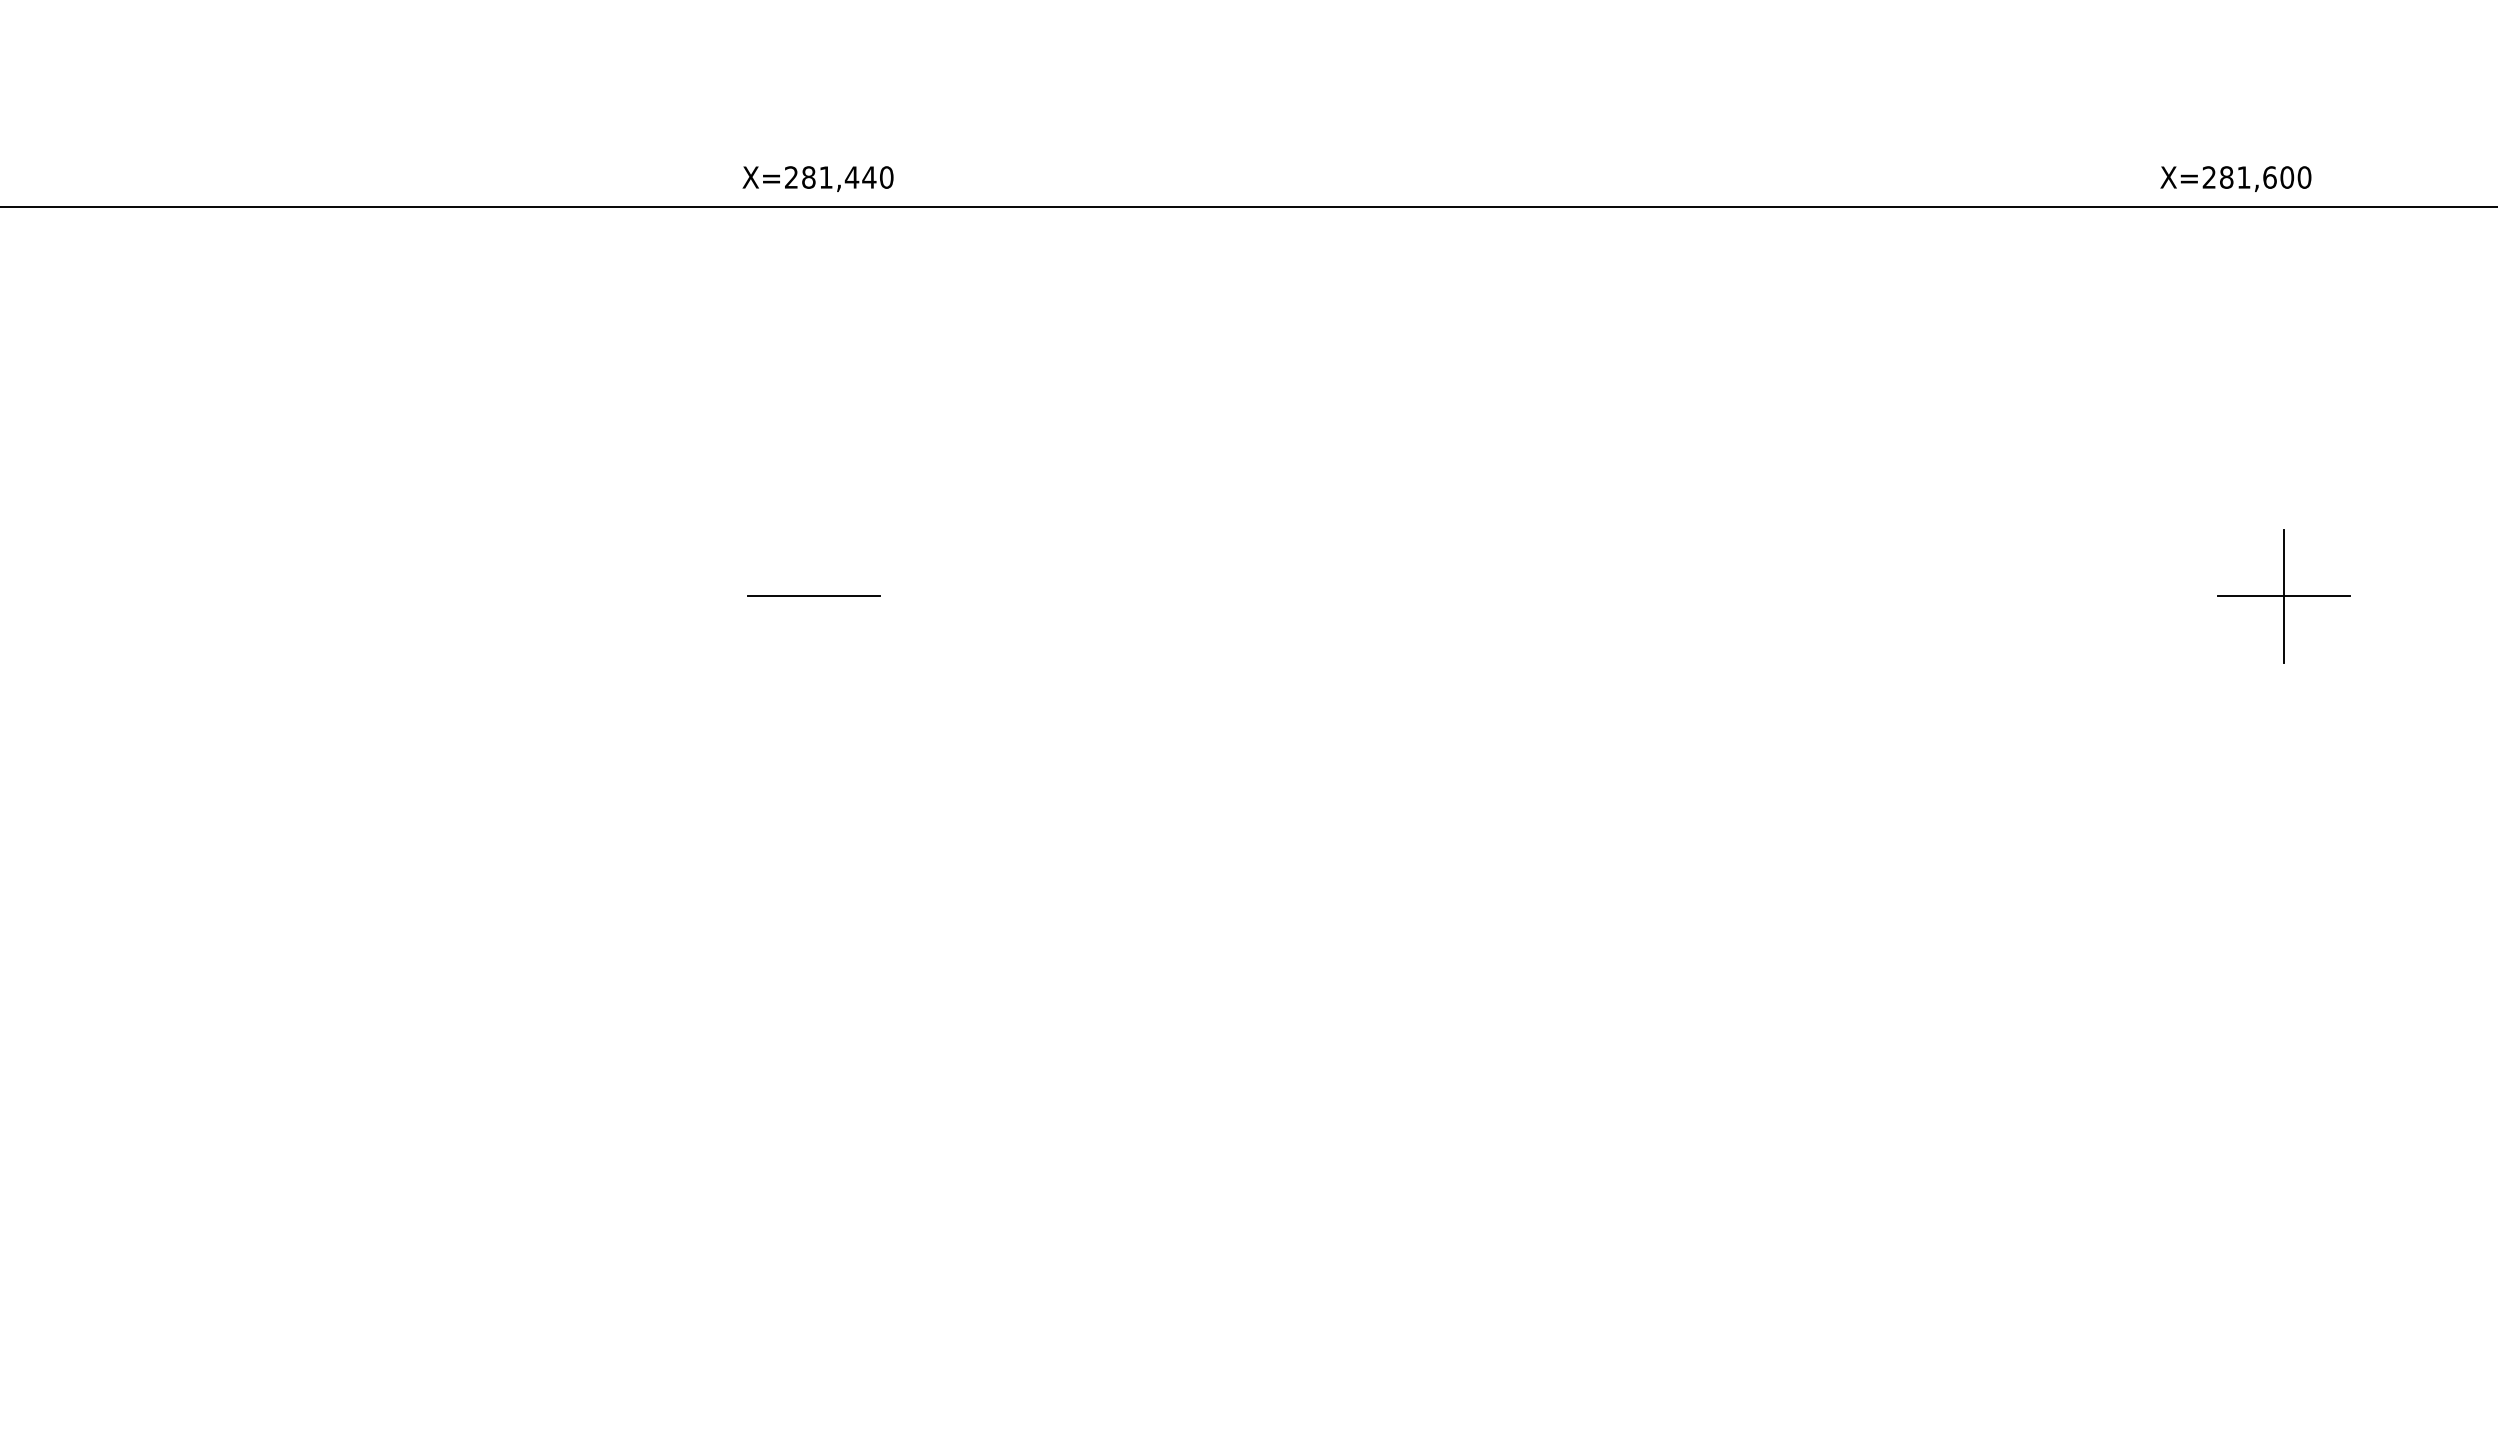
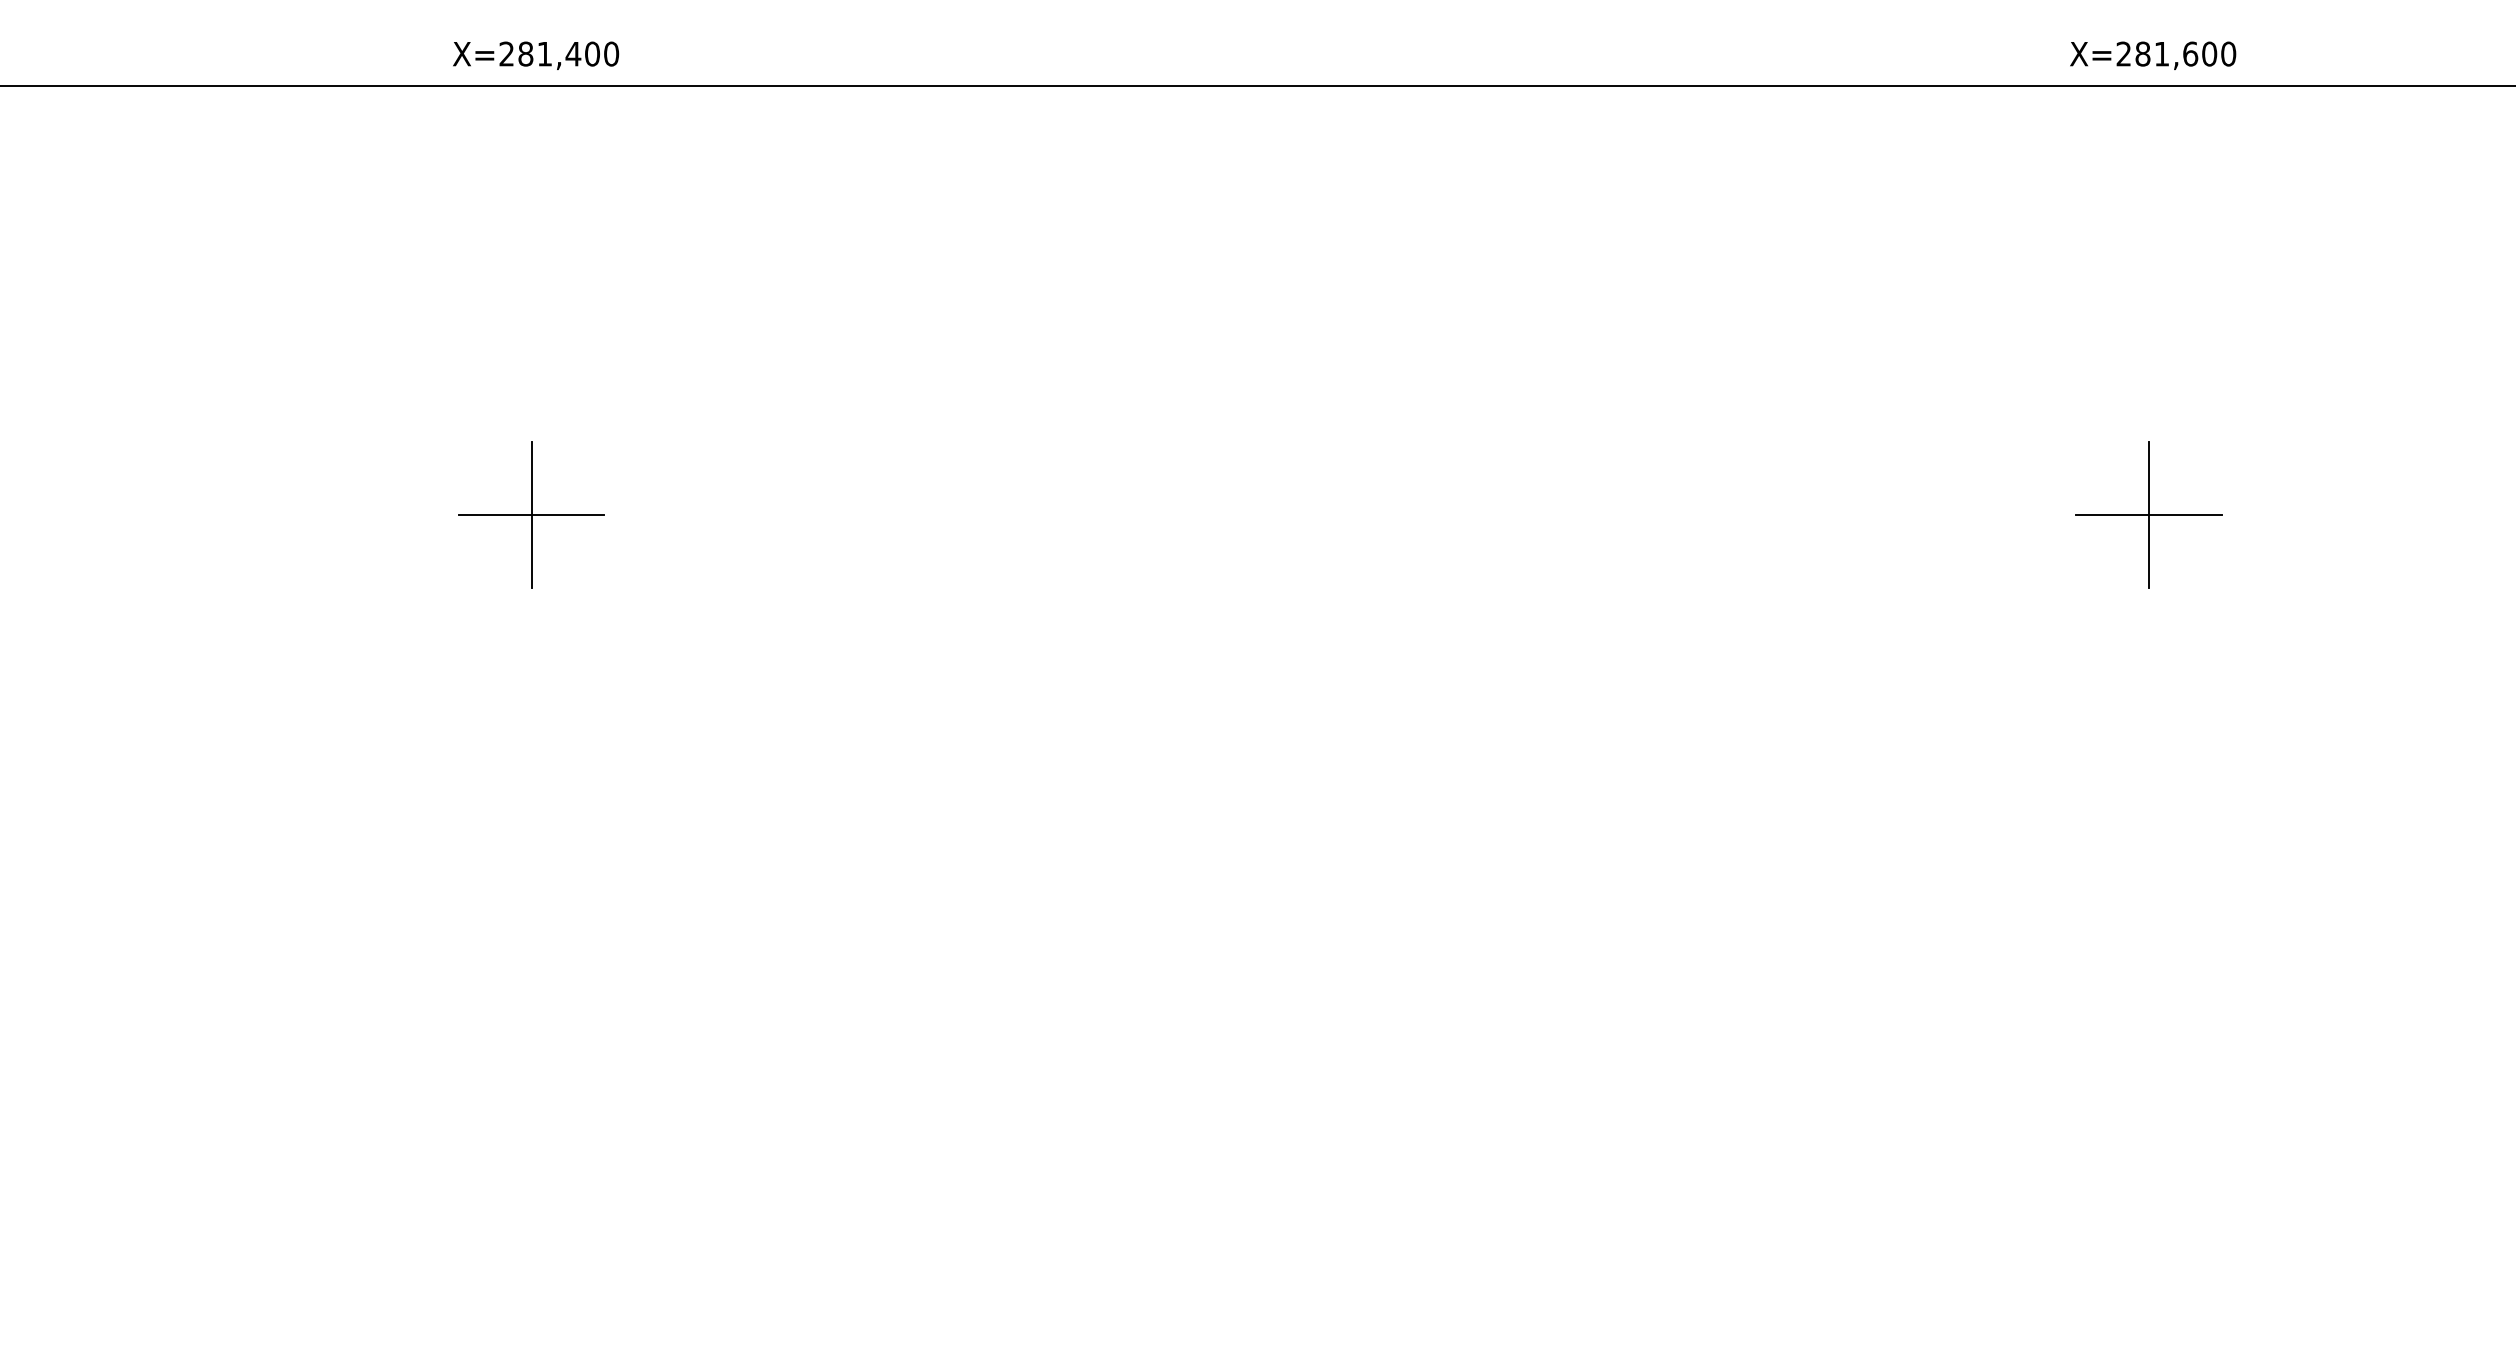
text: (869, 177) -> (592, 54), X=281,440 -> X=281,400
text: (2235, 178) -> (2152, 55), moved
line: (814, 596) -> (532, 515), added

